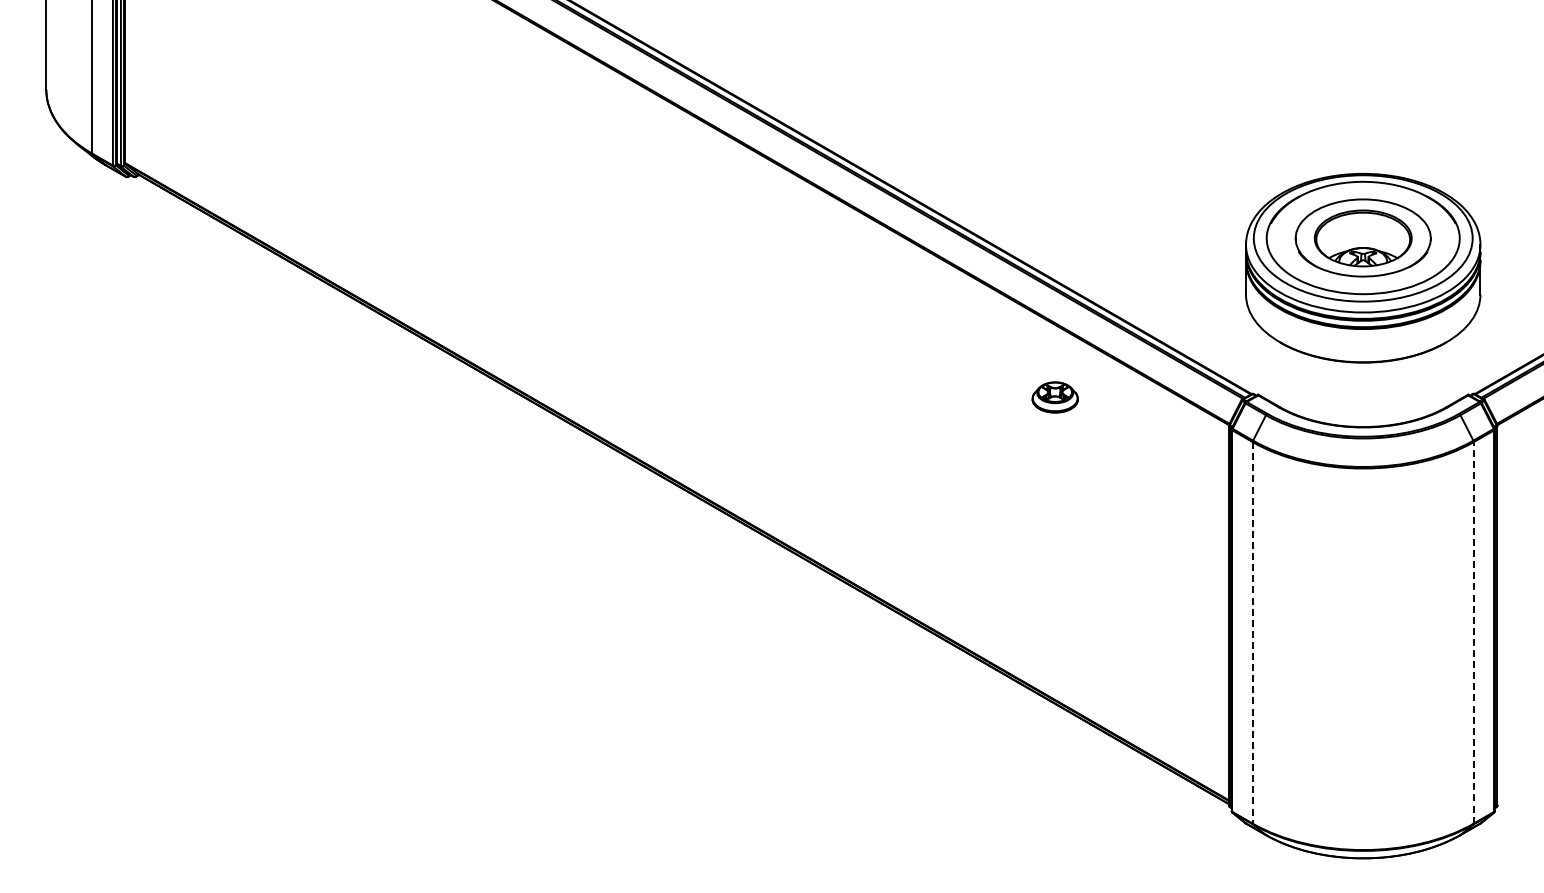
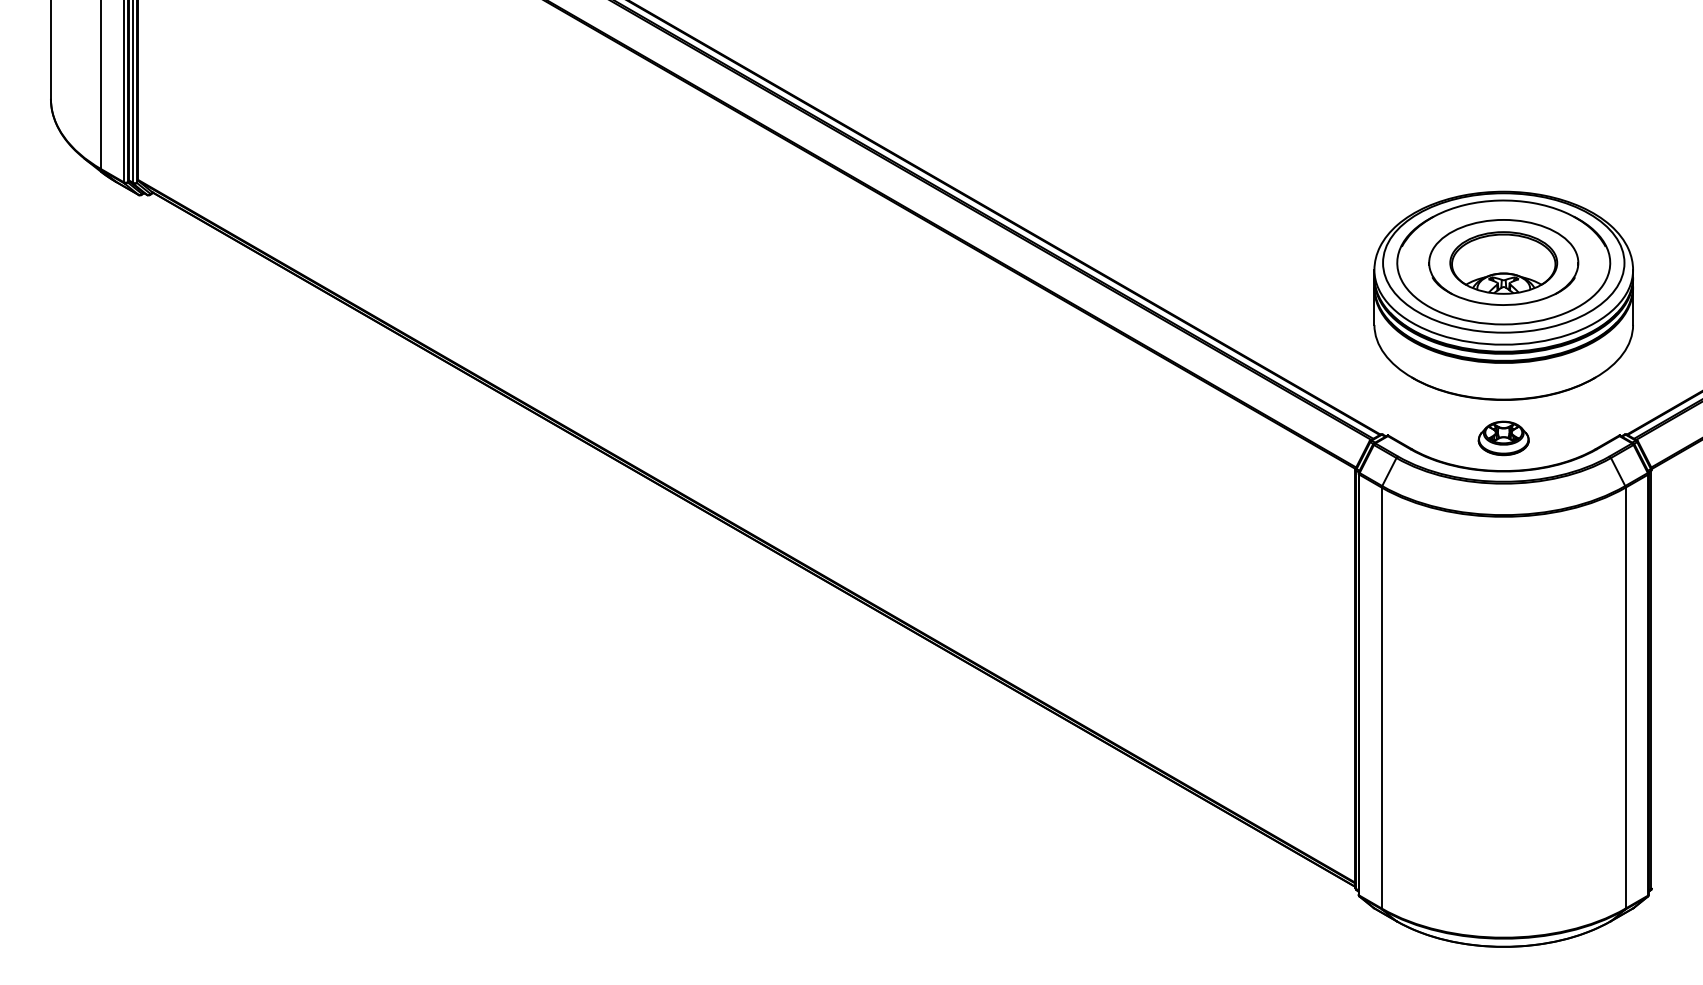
part: (1054, 397) -> (1502, 438), moved
line: (1252, 632) -> (1381, 697), dashed -> solid
line: (1473, 632) -> (1625, 697), dashed -> solid

